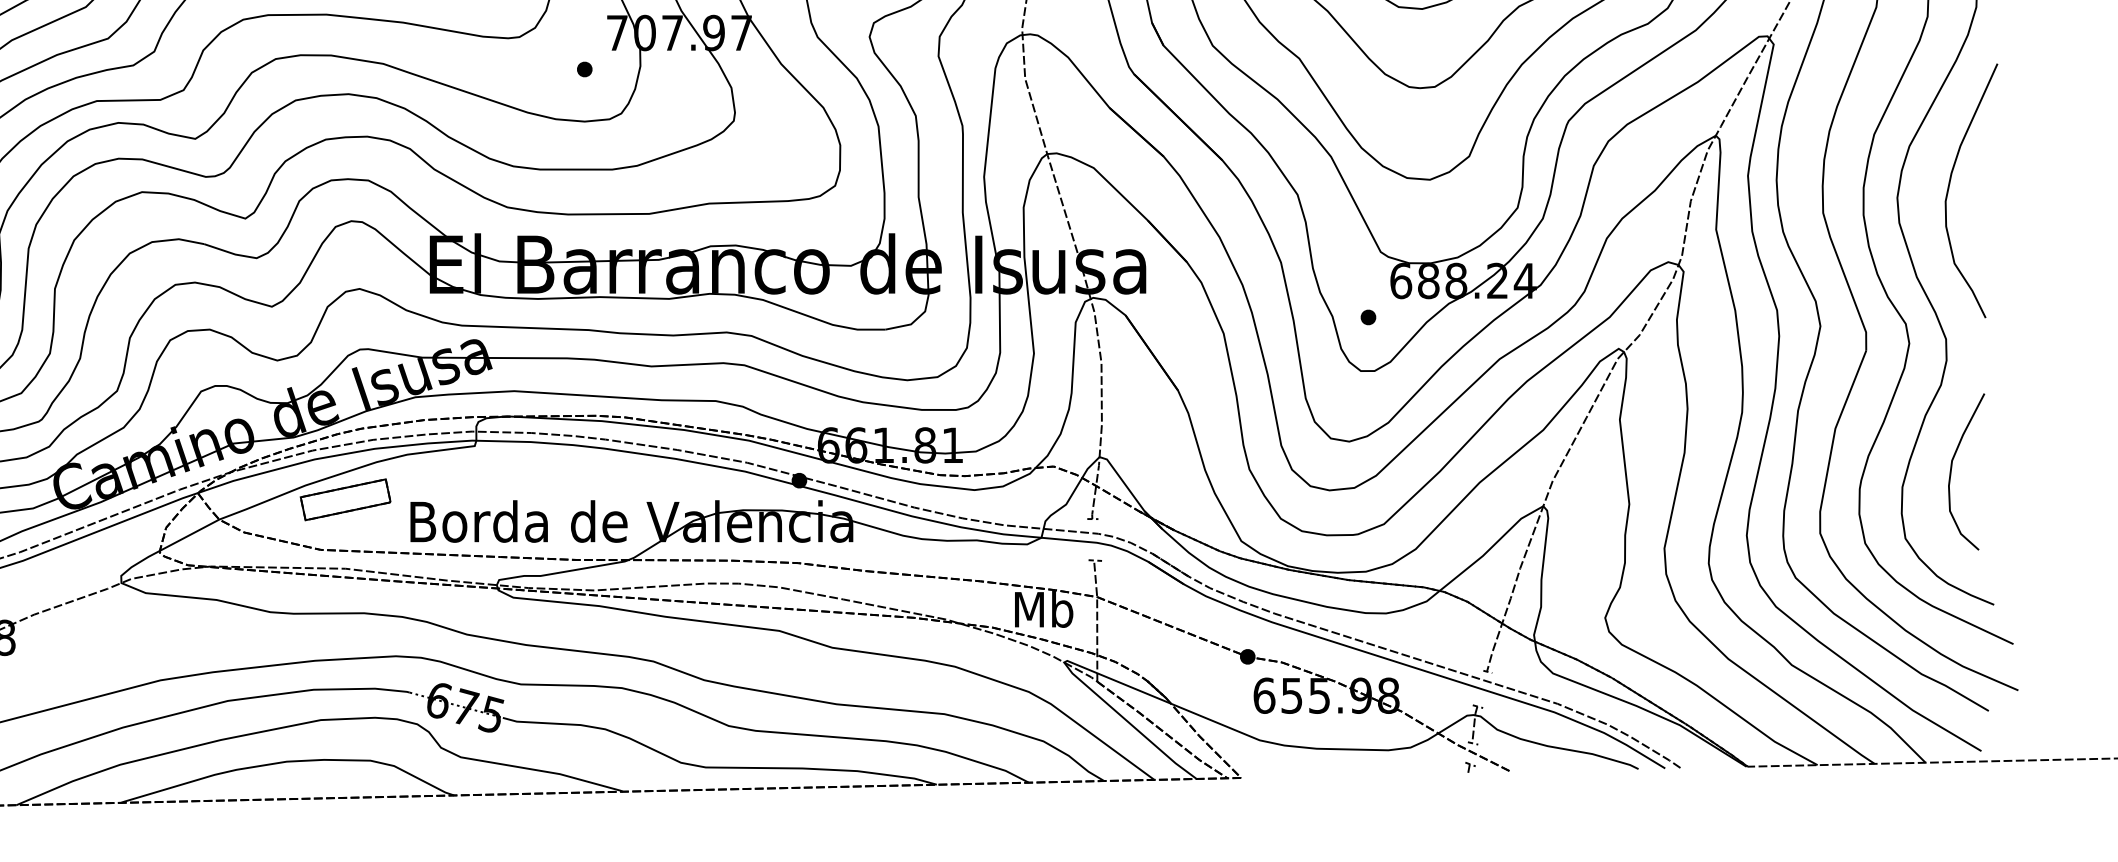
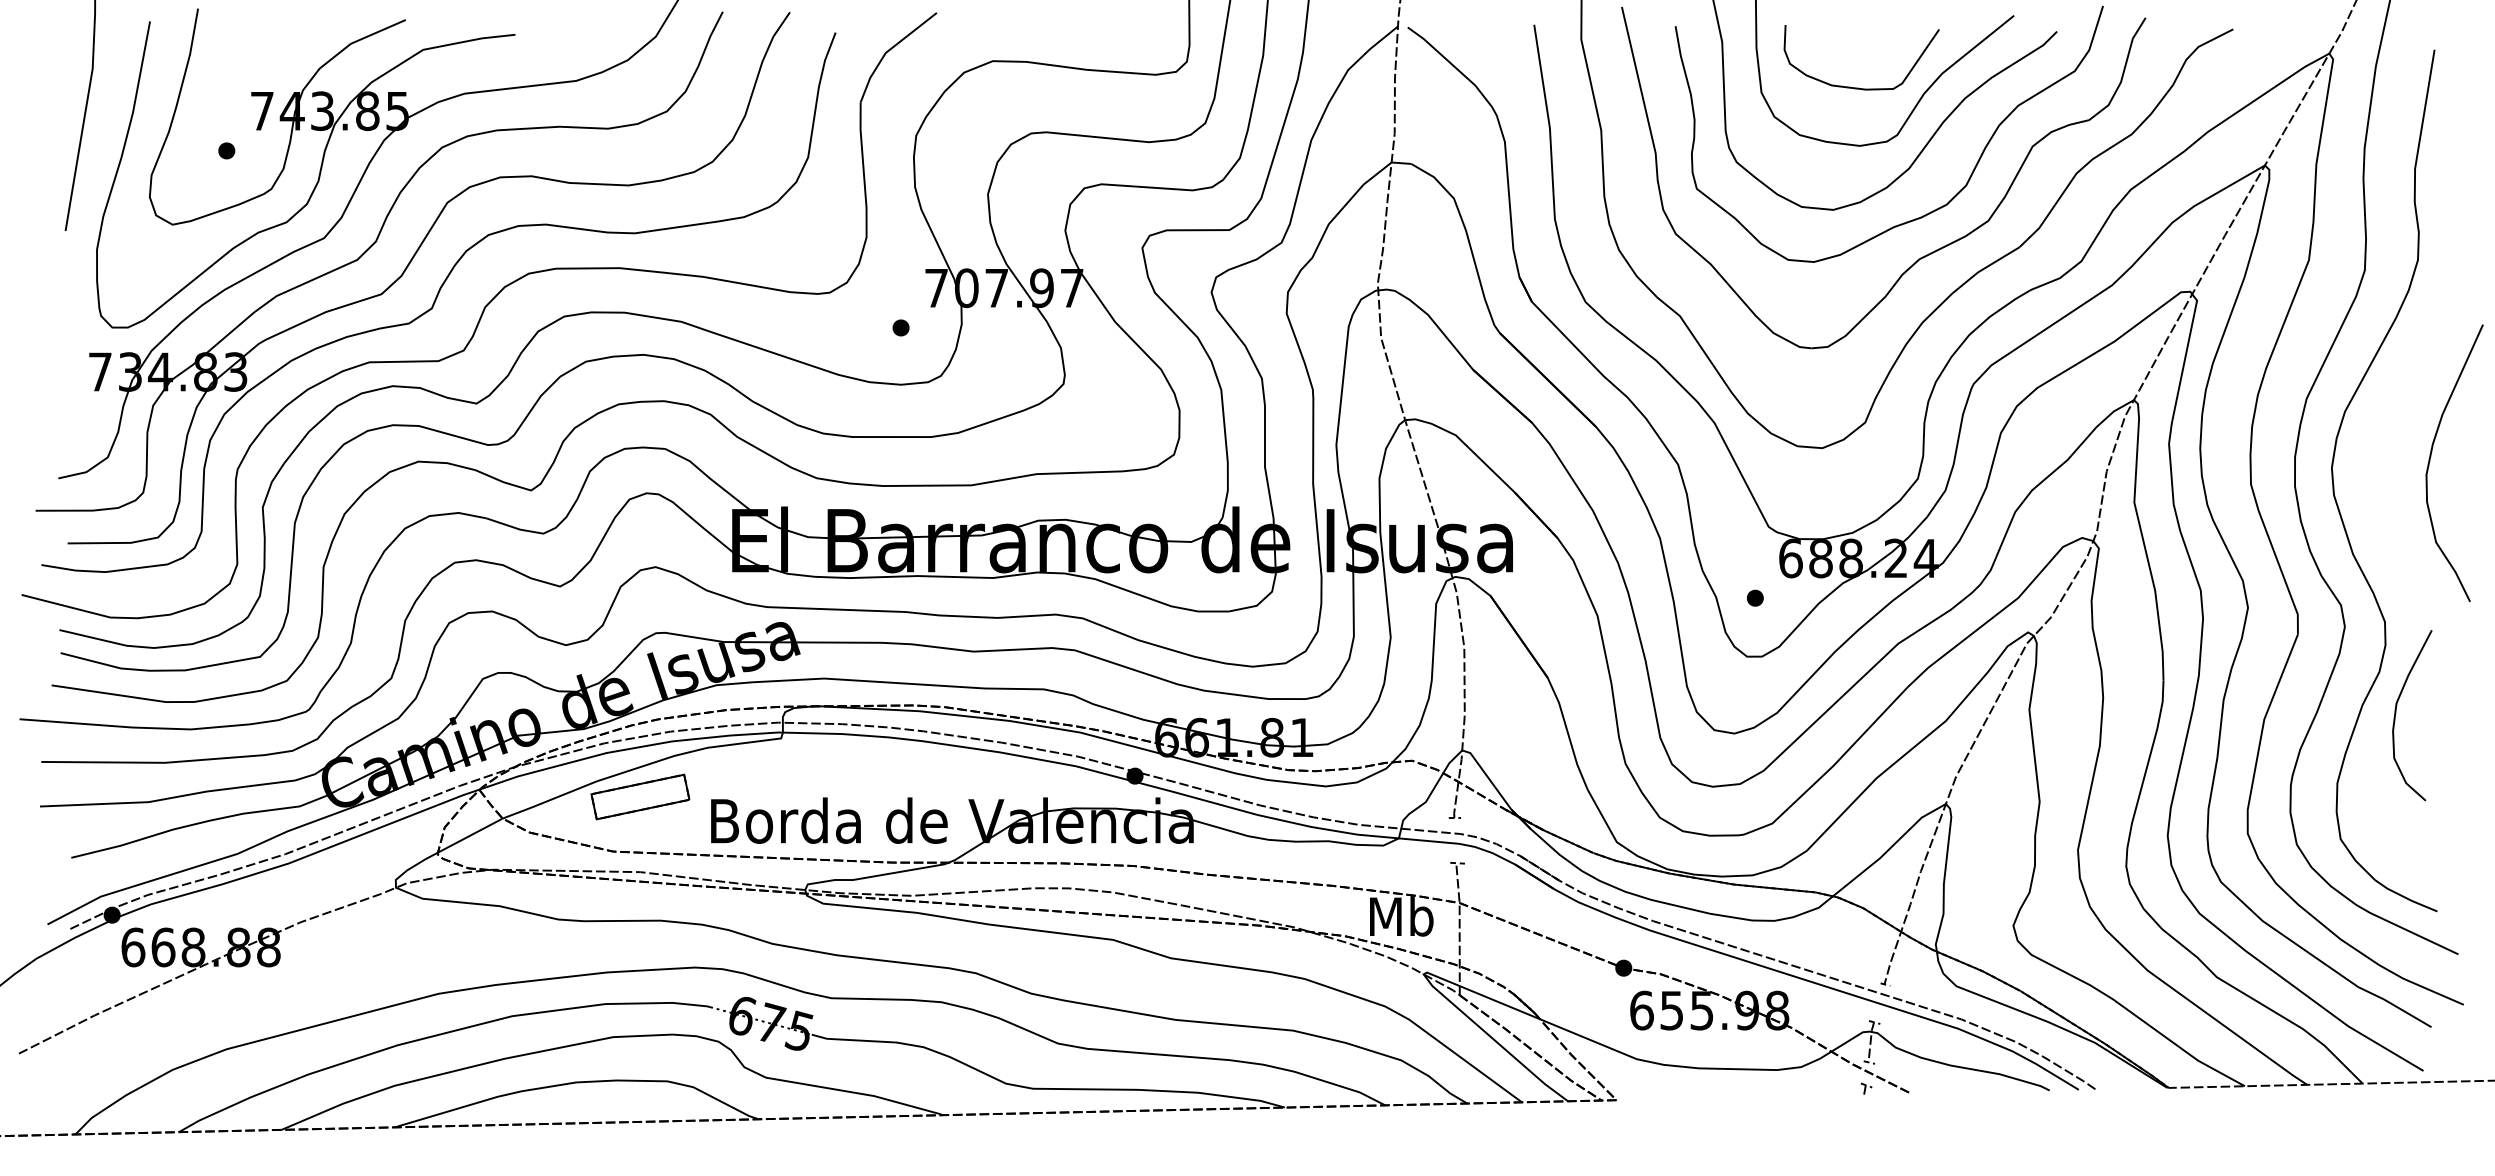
curve: (1950, 184) -> (2431, 456), moved
curve: (1952, 469) -> (2396, 713), moved

